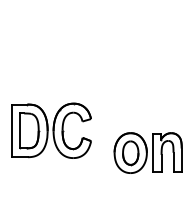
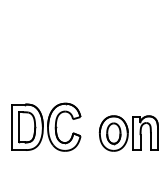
part: (51, 129) -> (46, 126), moved

